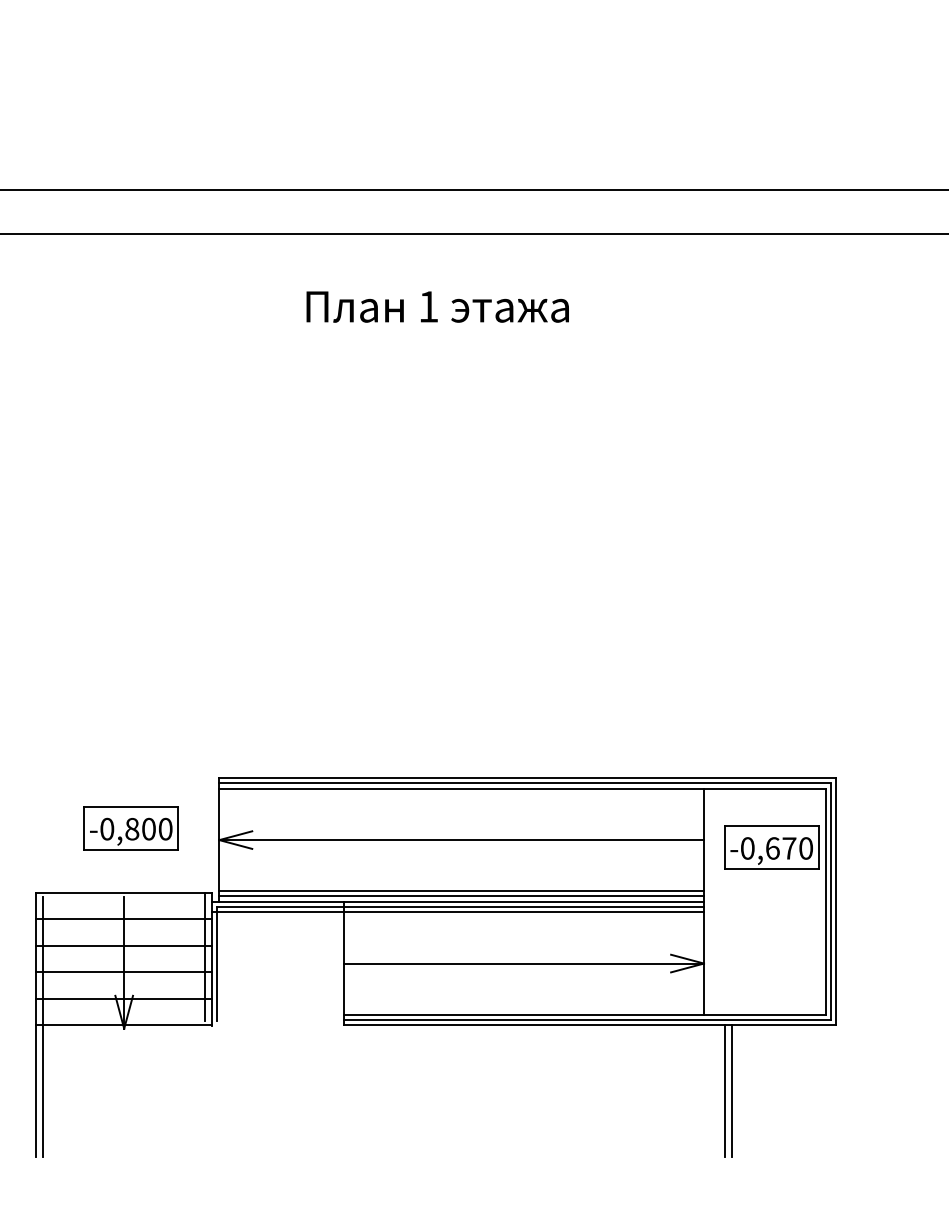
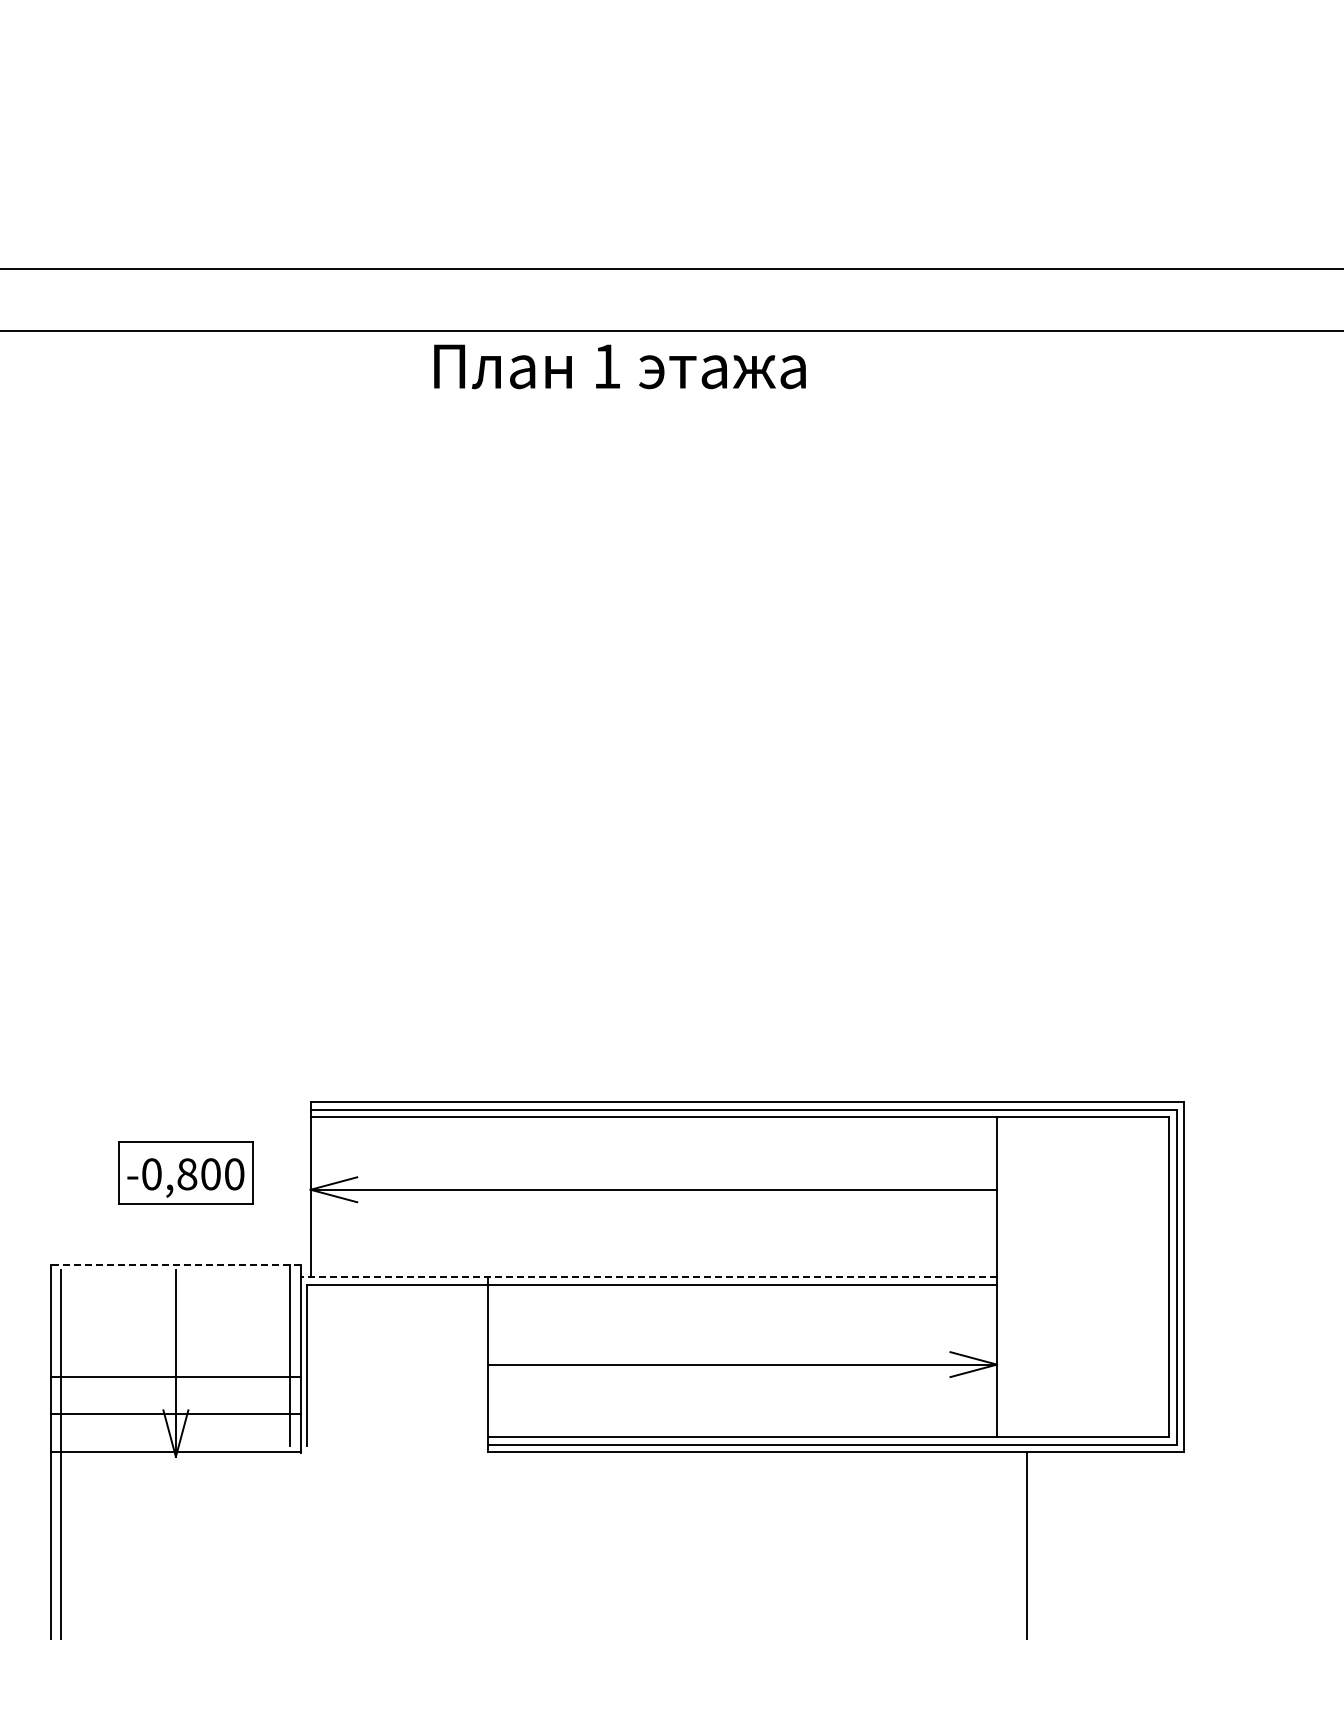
text: (437, 306) -> (619, 366), moved
part: (771, 847) -> (1092, 1200), removed
line: (461, 891) -> (653, 1262), removed
line: (123, 892) -> (175, 1264), solid -> dashed
line: (461, 896) -> (653, 1269), removed
line: (457, 902) -> (648, 1277), solid -> dashed
line: (457, 912) -> (648, 1292), removed
line: (123, 919) -> (175, 1302), removed
line: (123, 945) -> (175, 1339), removed
line: (732, 1091) -> (1037, 1545), removed

